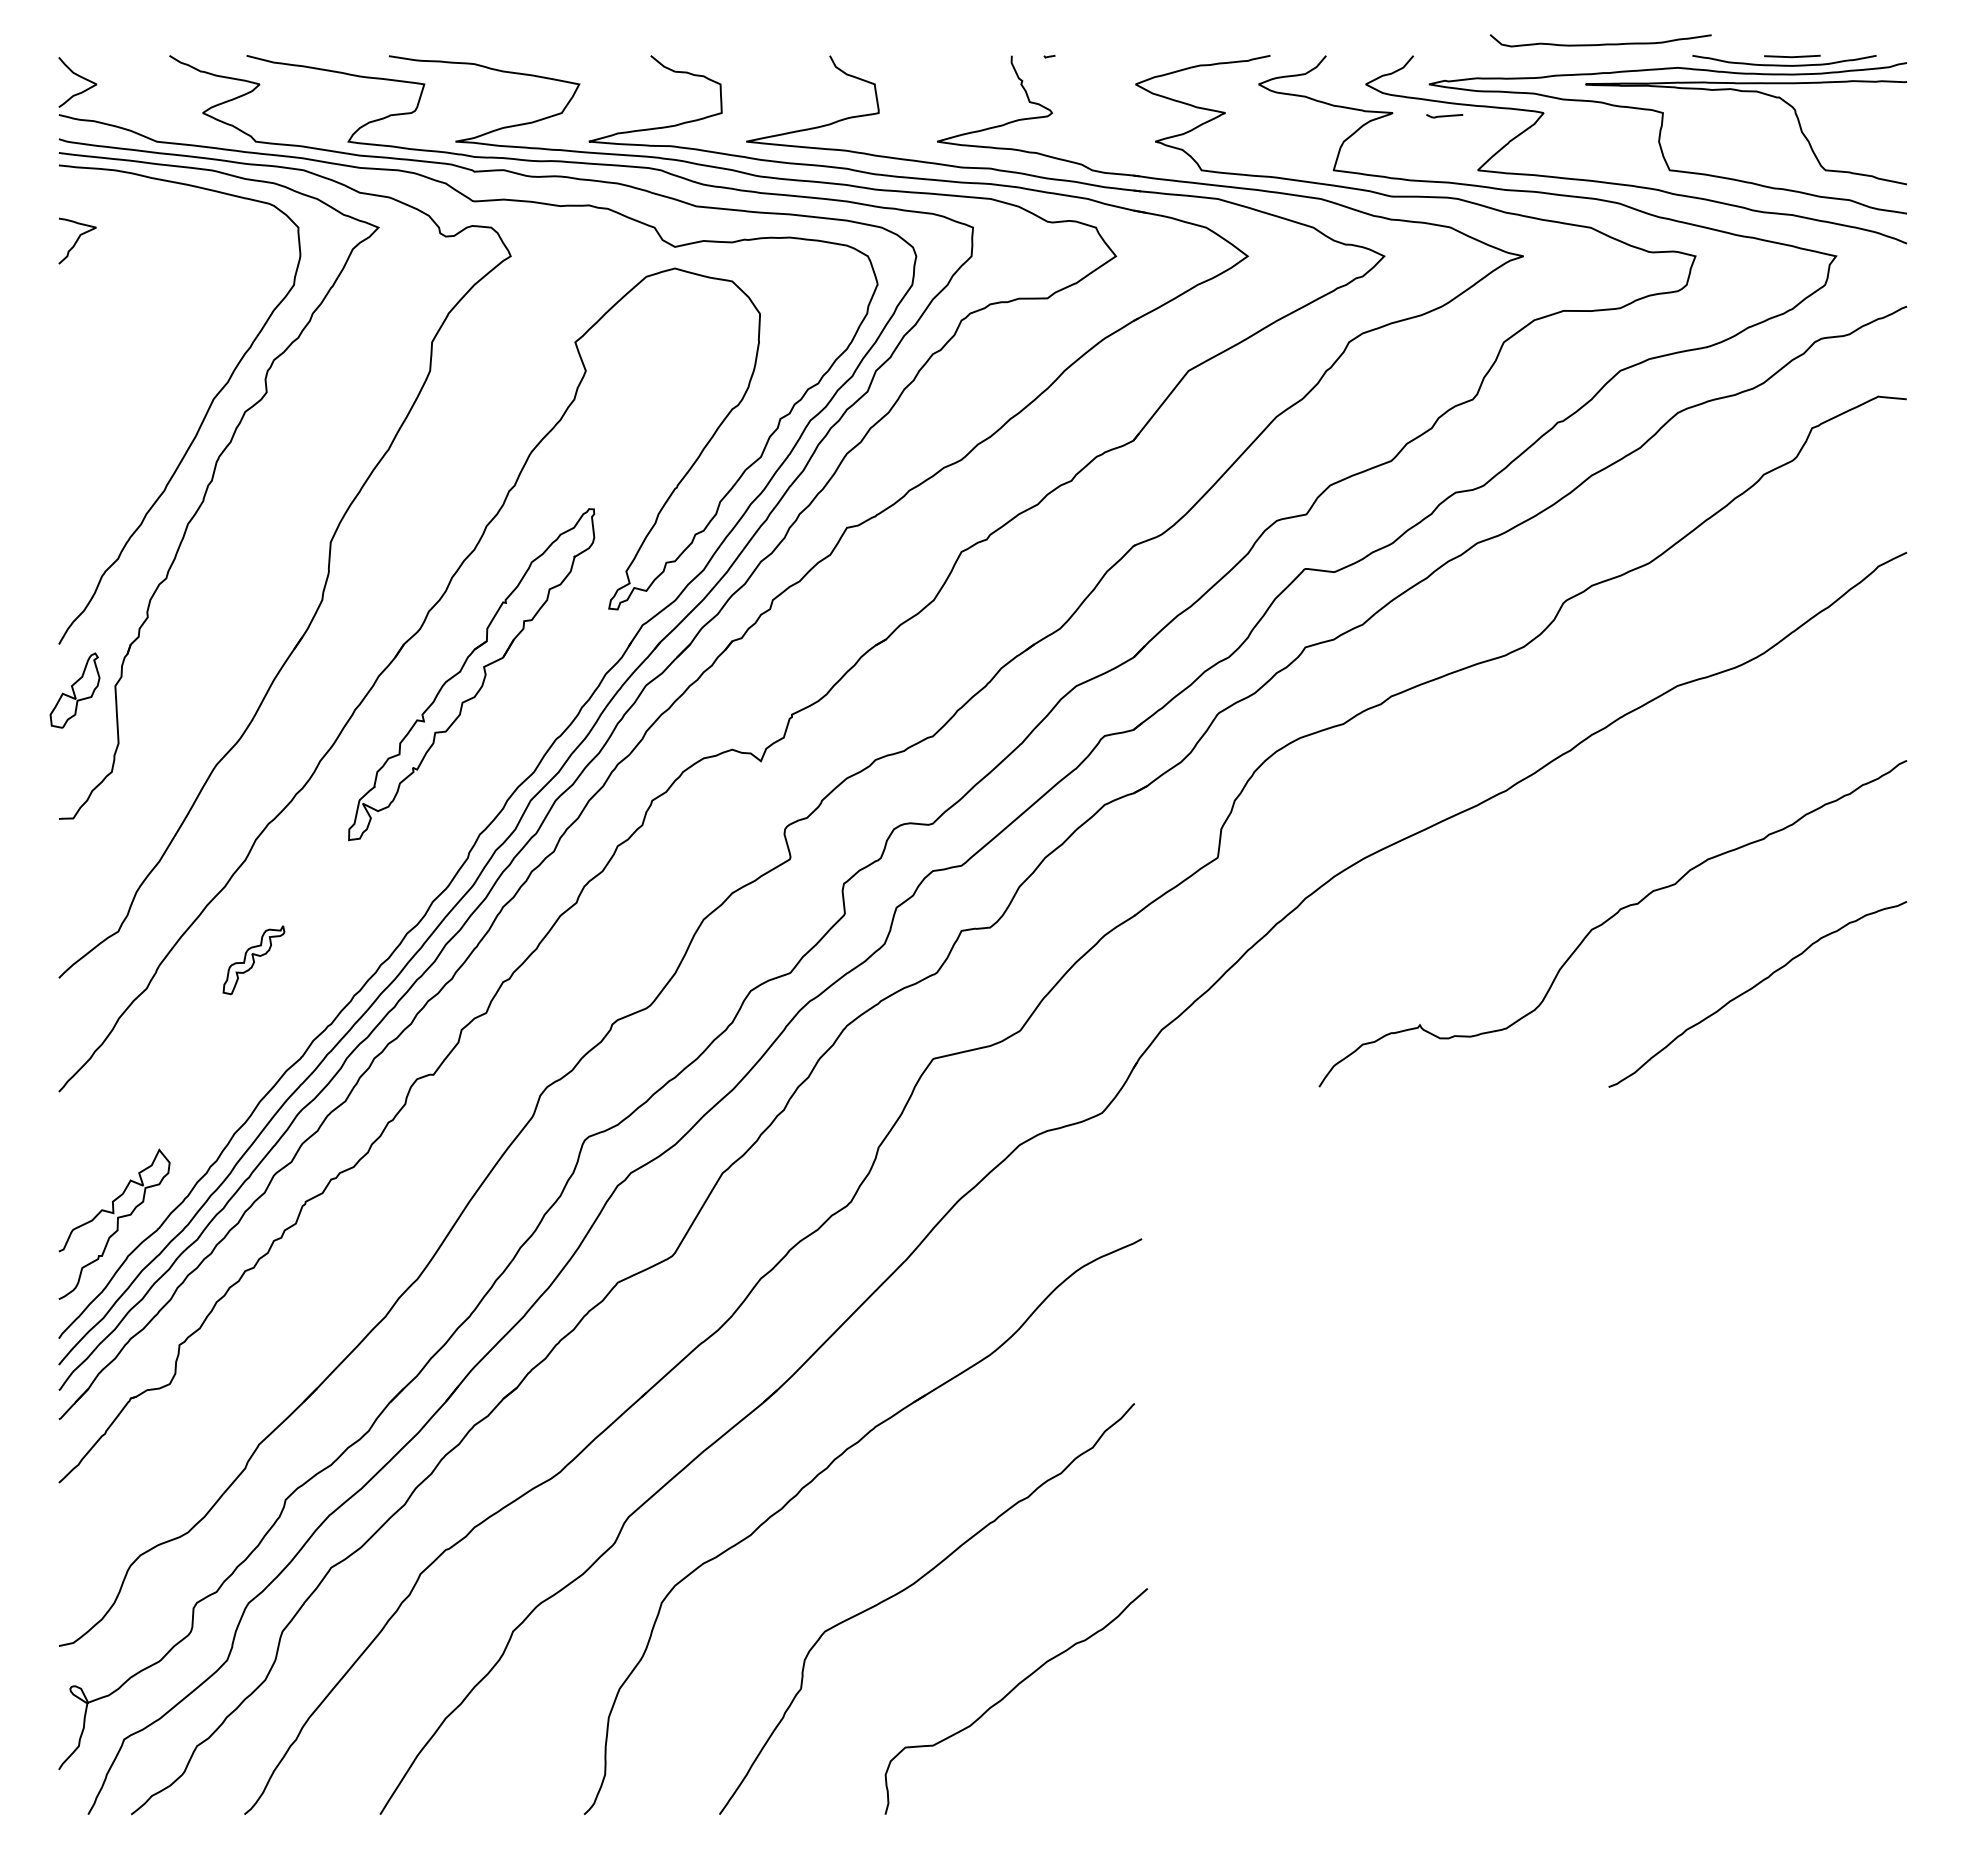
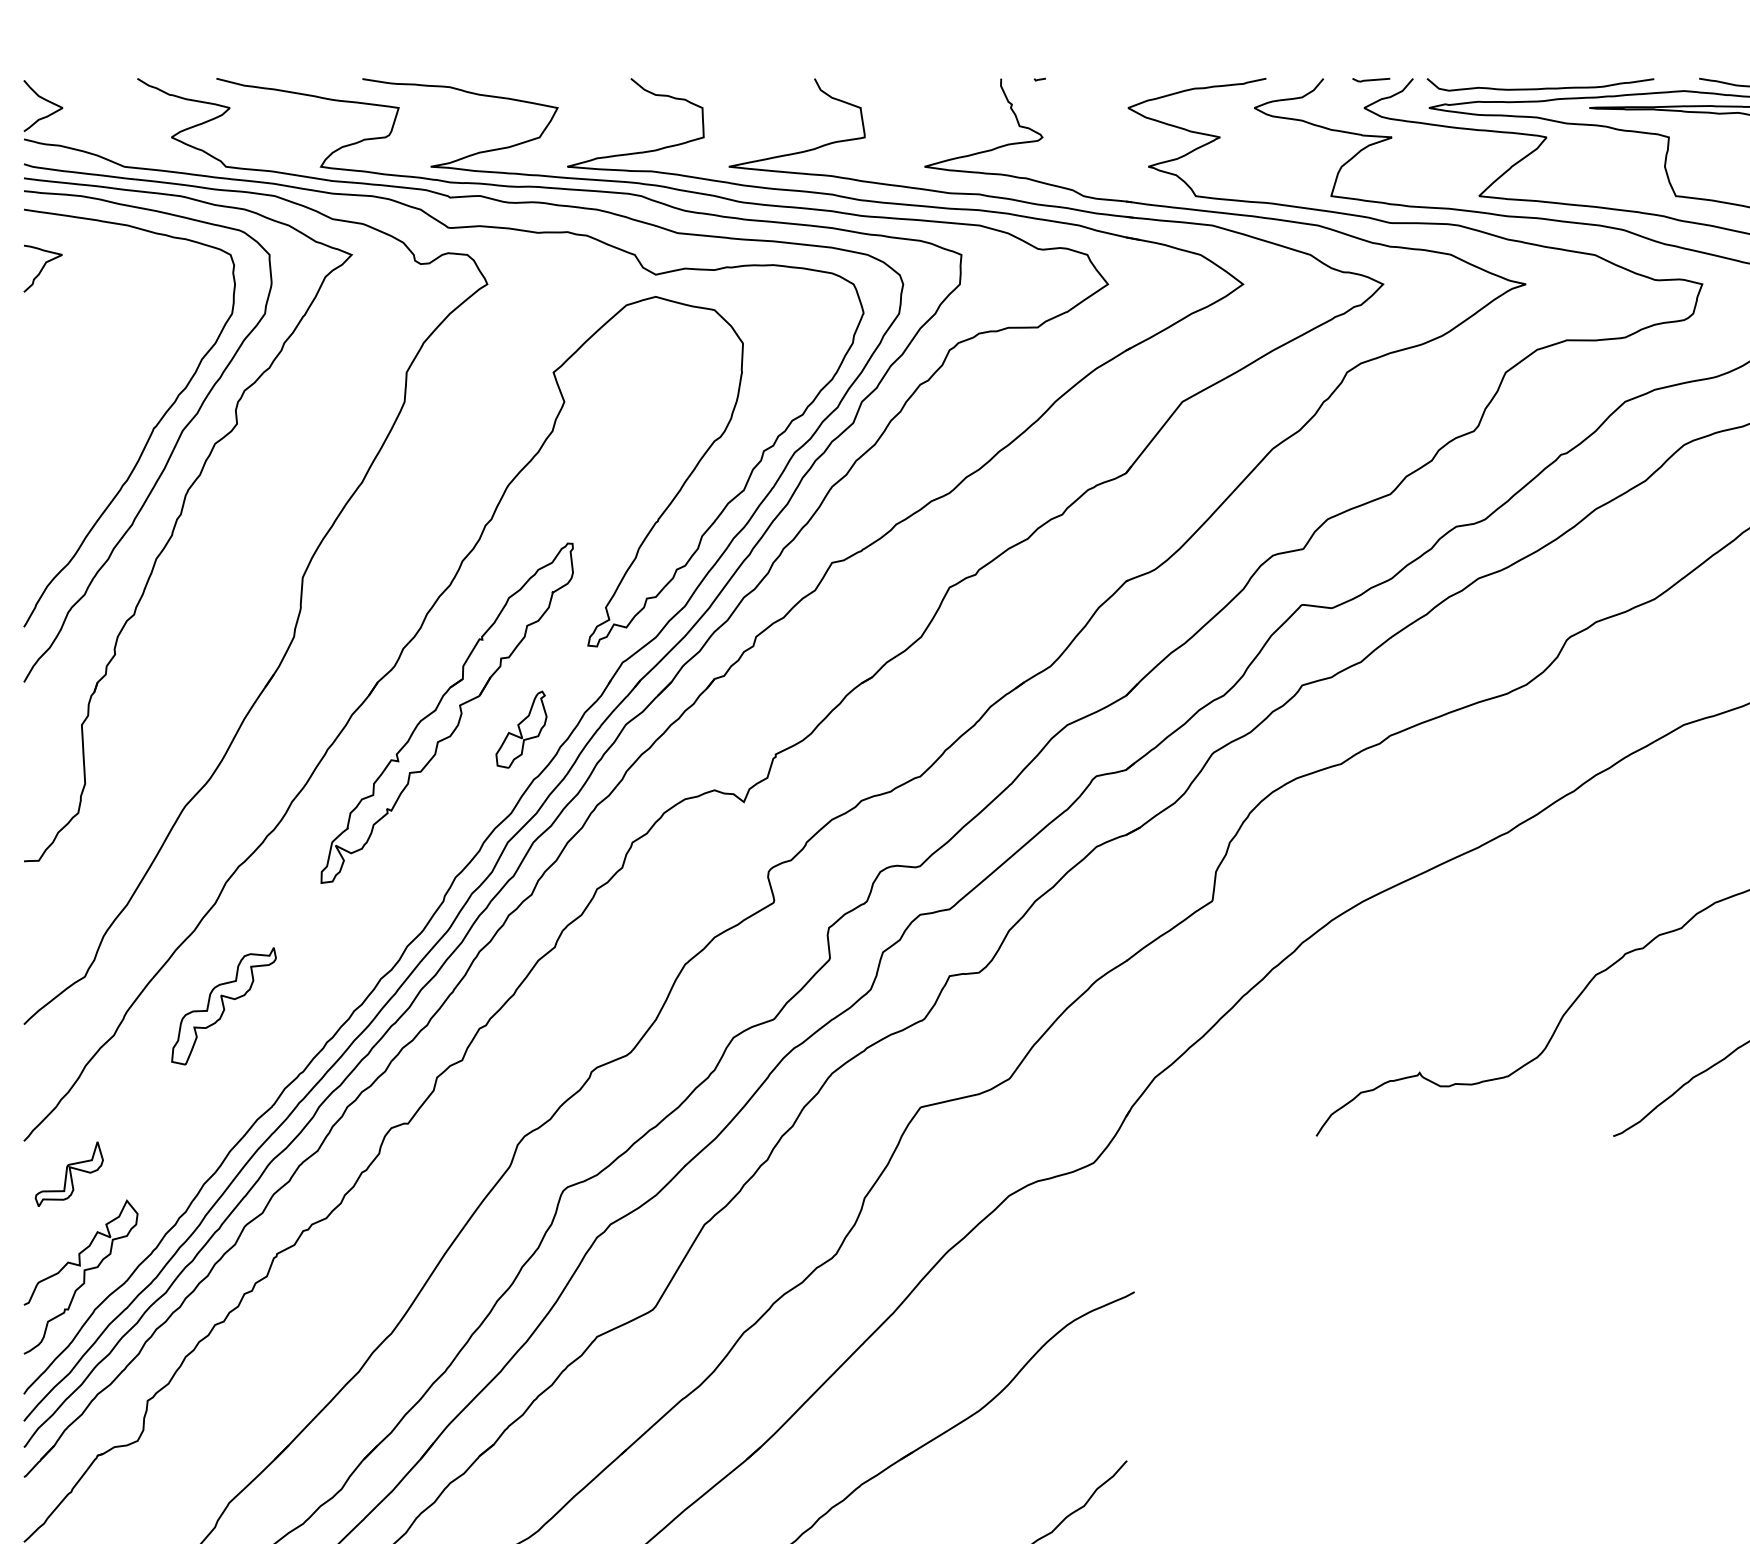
curve: (1601, 43) -> (1541, 87), moved
line: (1444, 116) -> (1371, 80), moved
curve: (184, 396) -> (152, 428), added
part: (74, 690) -> (520, 729), moved
part: (253, 959) -> (223, 1005), size x1.67
part: (102, 1123) -> (68, 1173), added

